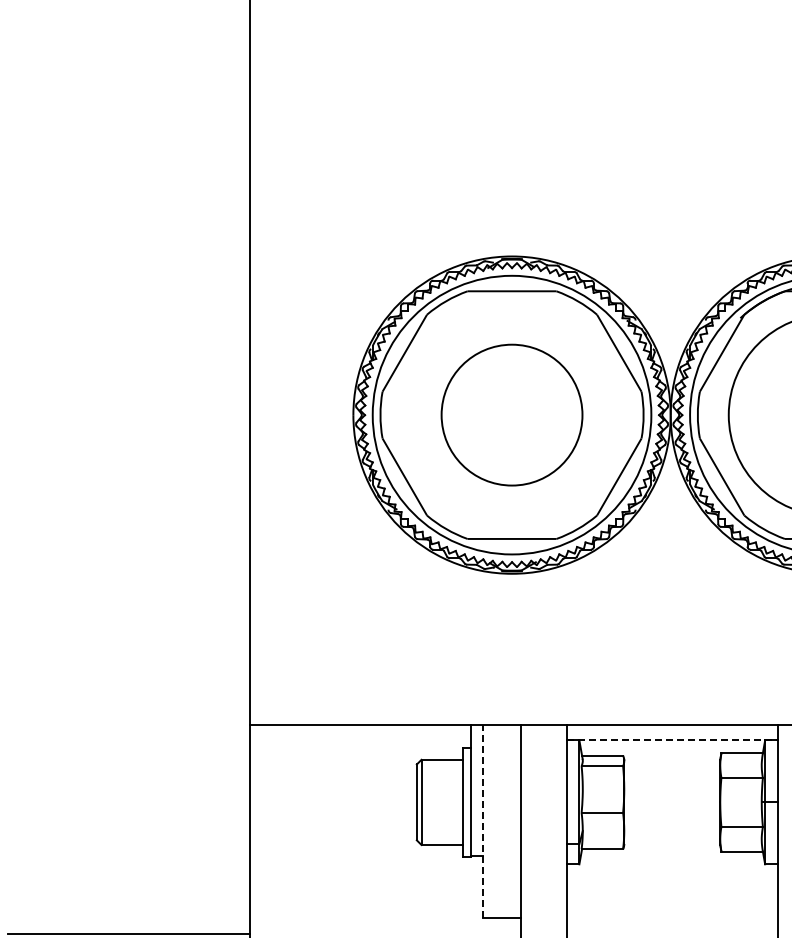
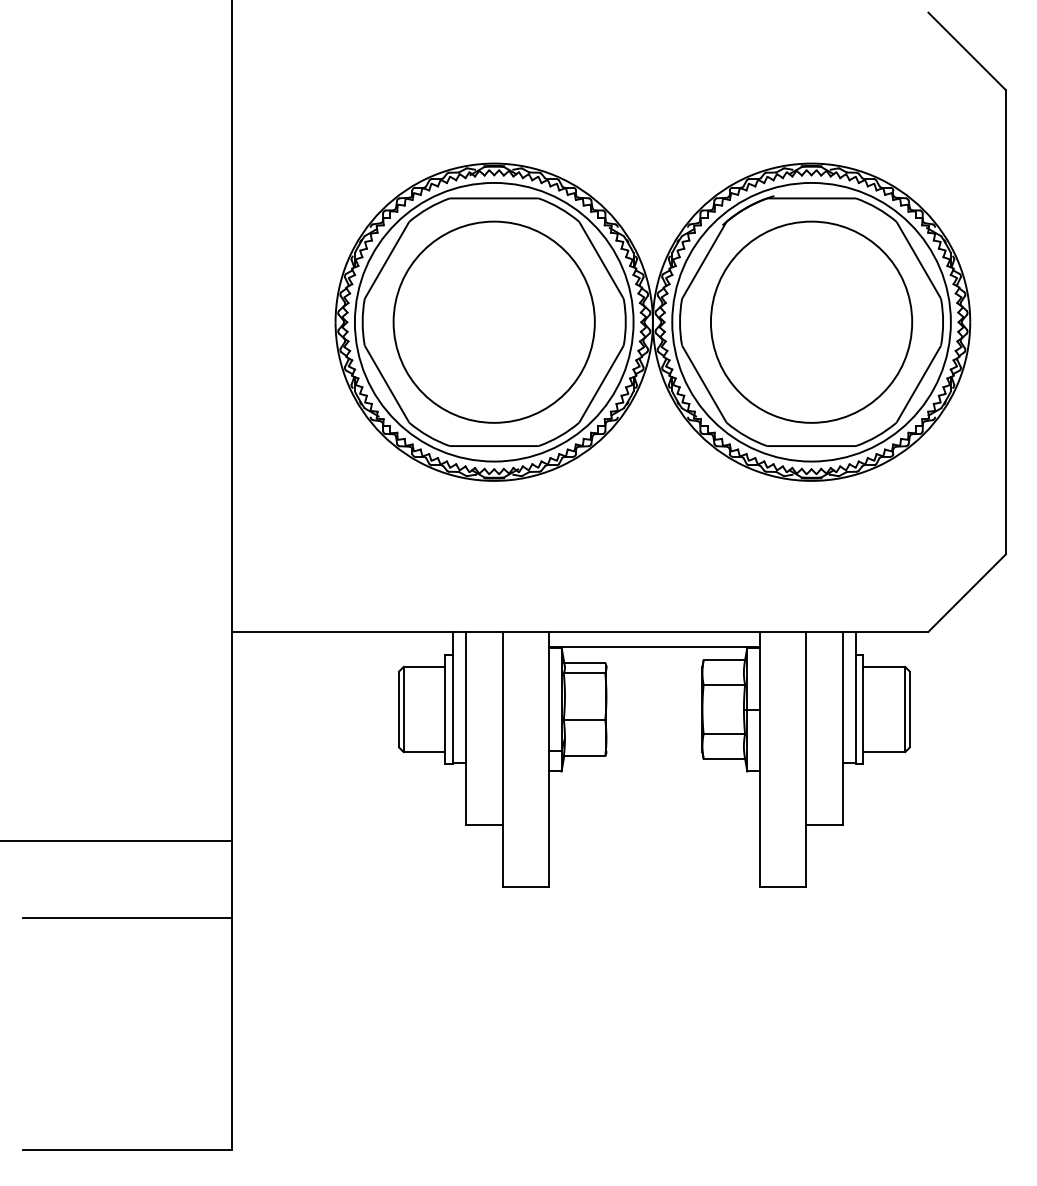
circle: (511, 414) -> (493, 321), size x1.43
line: (672, 740) -> (654, 647), dashed -> solid
line: (483, 821) -> (465, 728), dashed -> solid

